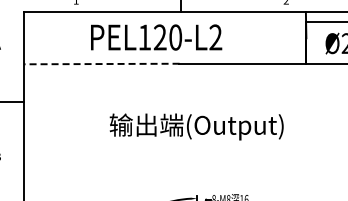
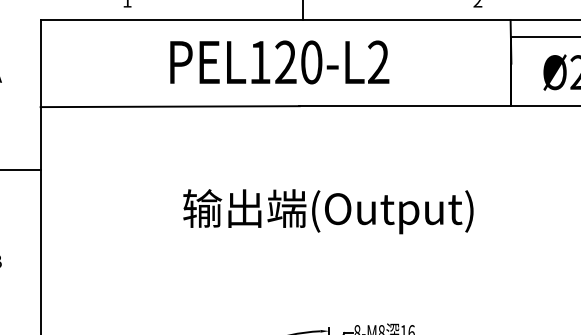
text: (156, 37) -> (279, 62), moved
line: (101, 64) -> (169, 107), dashed -> solid

